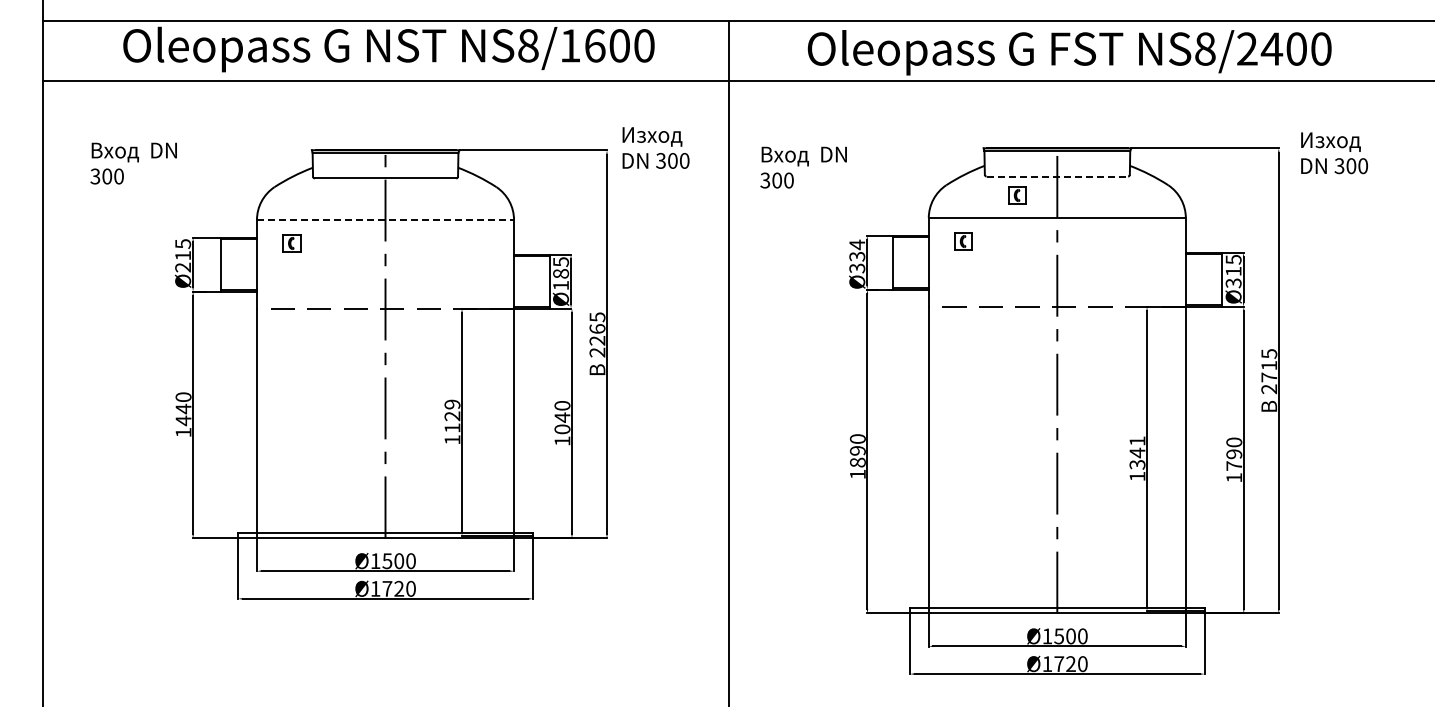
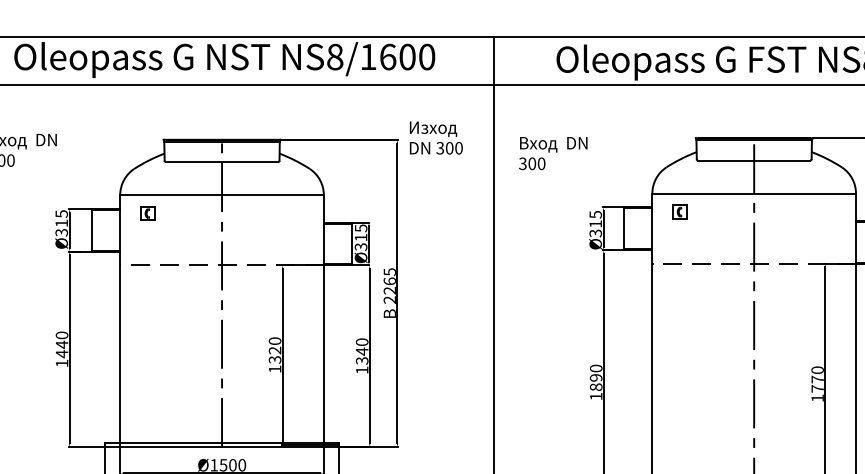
line: (1057, 176) -> (754, 160), dashed -> solid
part: (1017, 195) -> (722, 175), removed
line: (385, 220) -> (222, 195), dashed -> solid
text: (857, 250) -> (595, 219), Ø334 -> Ø315
text: (183, 267) -> (62, 232), Ø215 -> Ø315
text: (561, 279) -> (361, 242), Ø185 -> Ø315
text: (452, 416) -> (275, 350), 1129 -> 1320
text: (562, 429) -> (362, 360), 1040 -> 1340
text: (1137, 452) -> (817, 379), 1341 -> 1770

